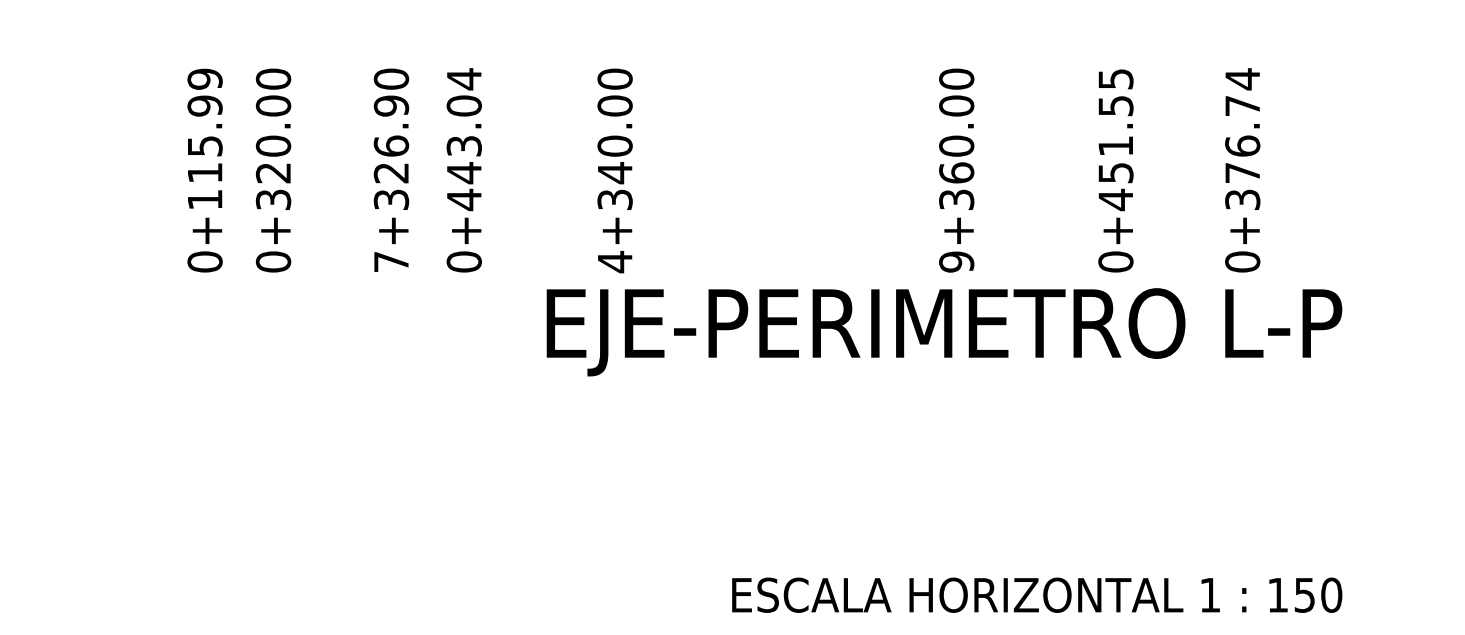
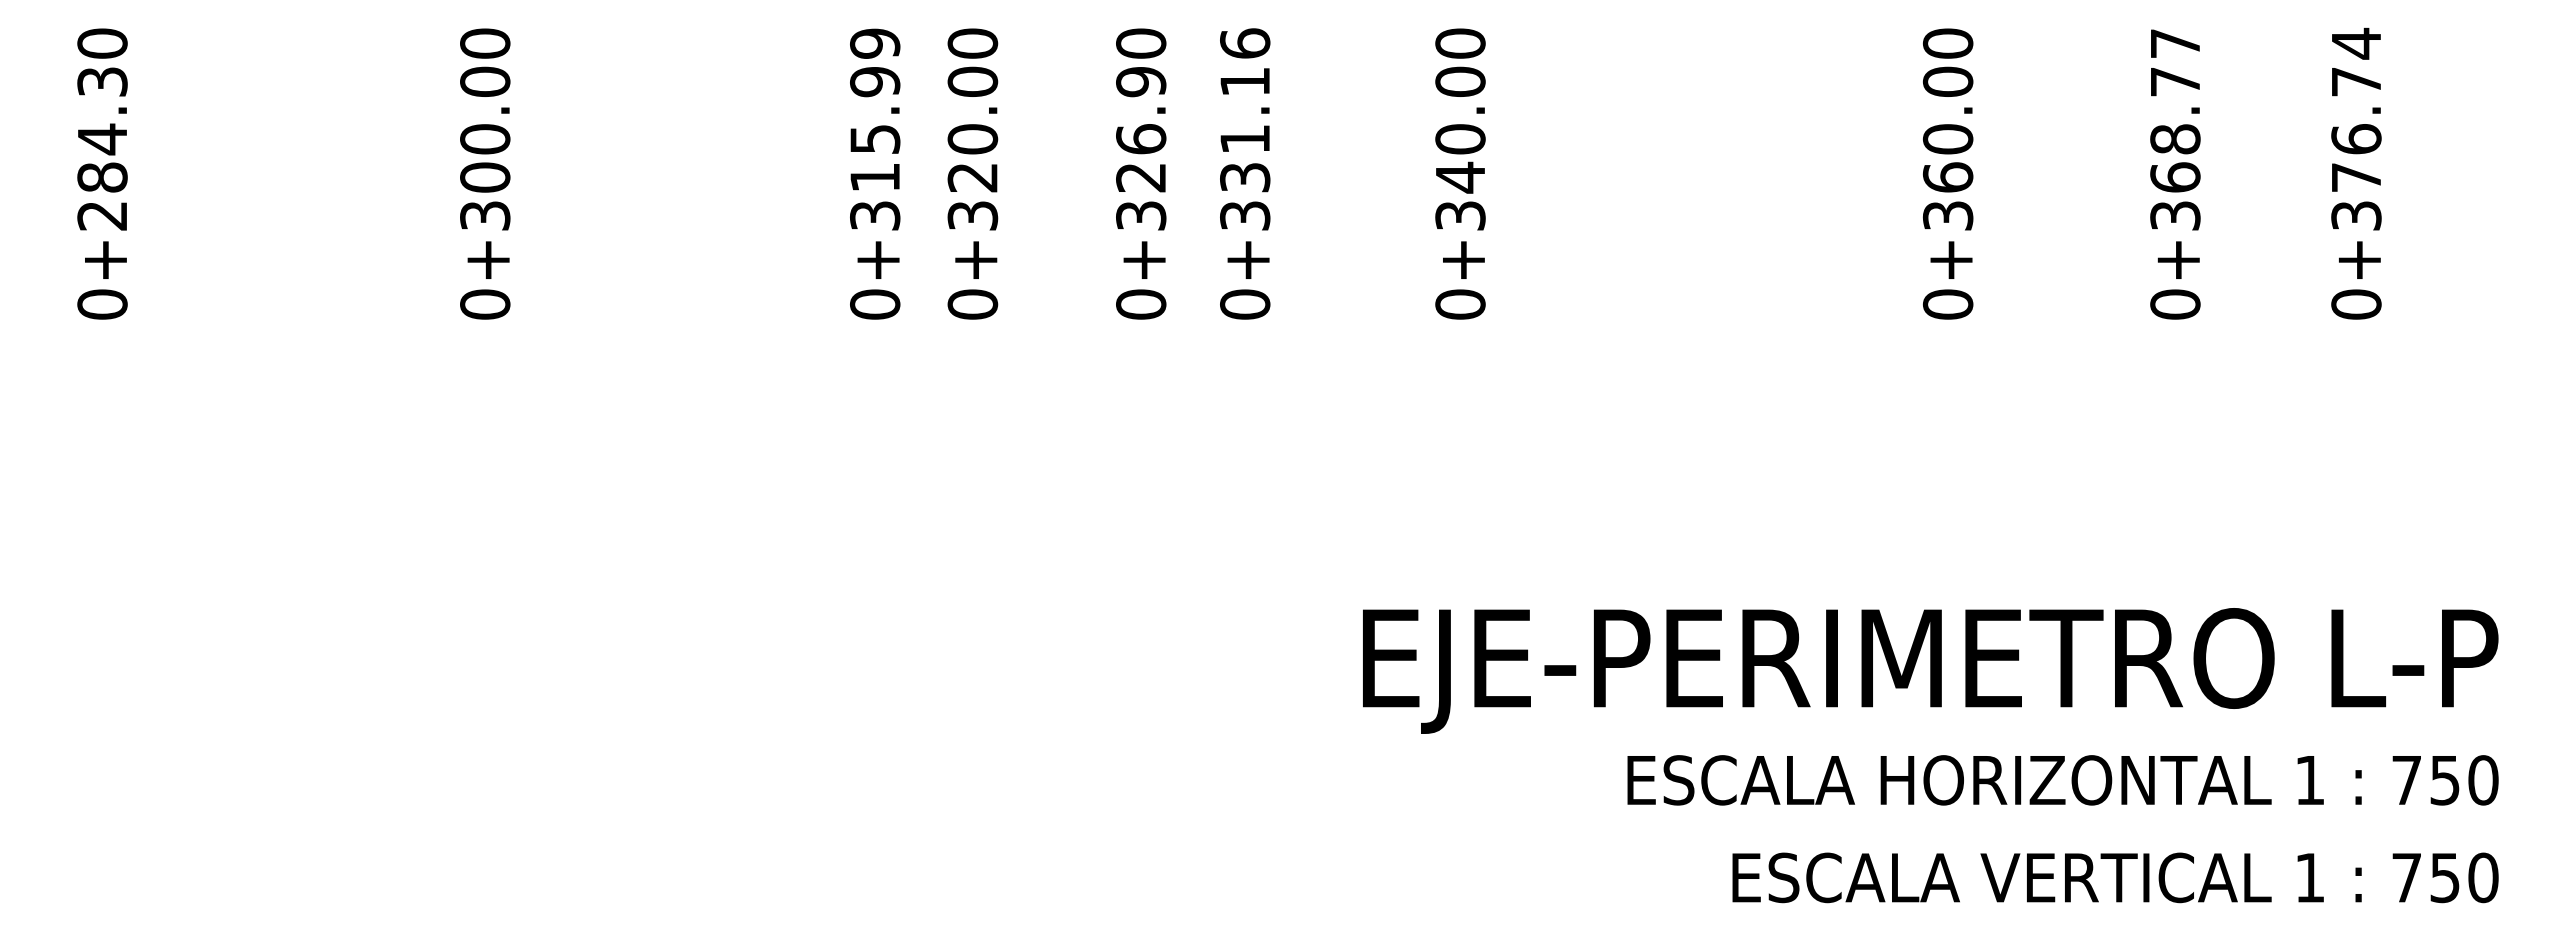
text: (464, 139) -> (1245, 129), 0+443.04 -> 0+331.16
text: (1115, 140) -> (2175, 130), 0+451.55 -> 0+368.77
text: (205, 199) -> (875, 215), 0+115.99 -> 0+315.99
text: (391, 261) -> (1141, 304), 7+326.90 -> 0+326.90
text: (615, 261) -> (1460, 304), 4+340.00 -> 0+340.00
text: (956, 261) -> (1948, 304), 9+360.00 -> 0+360.00
text: (944, 331) -> (1930, 670), moved
text: (1277, 595) -> (2406, 780), 150 -> 750

